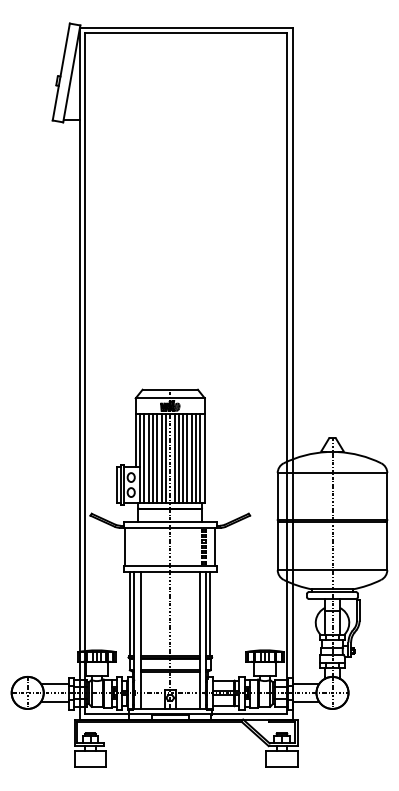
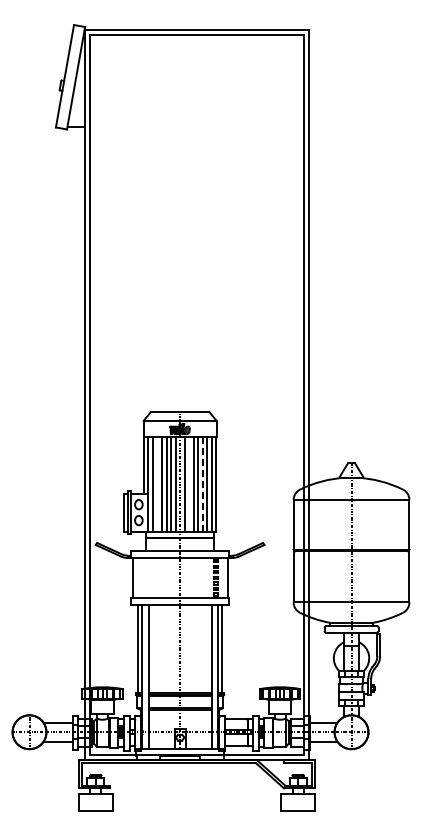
line: (191, 457) -> (202, 483), solid -> dashed
line: (148, 458) -> (157, 484), removed
line: (179, 458) -> (189, 484), removed

